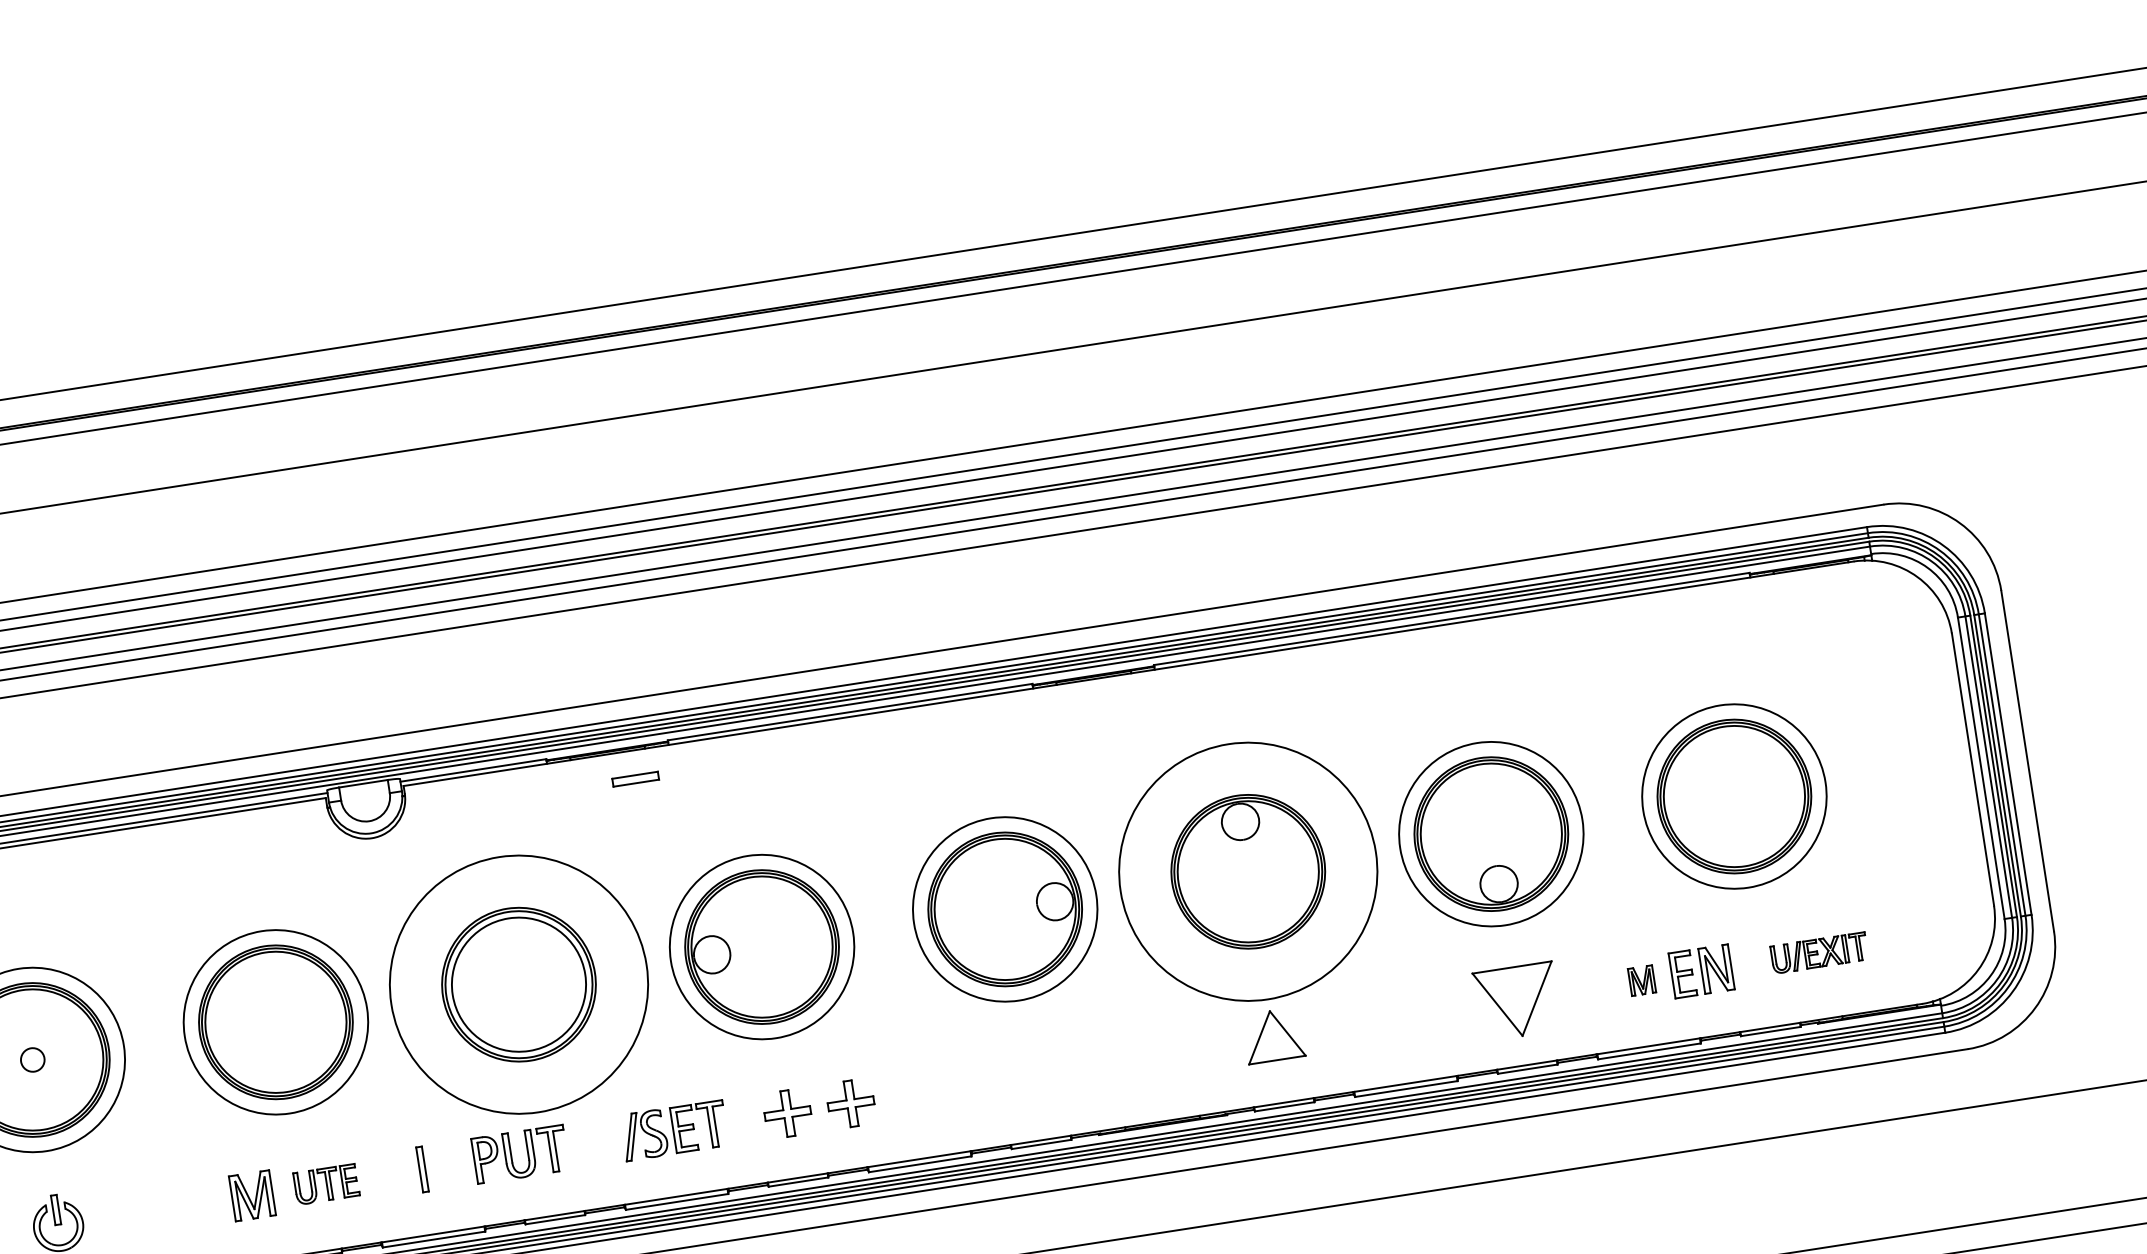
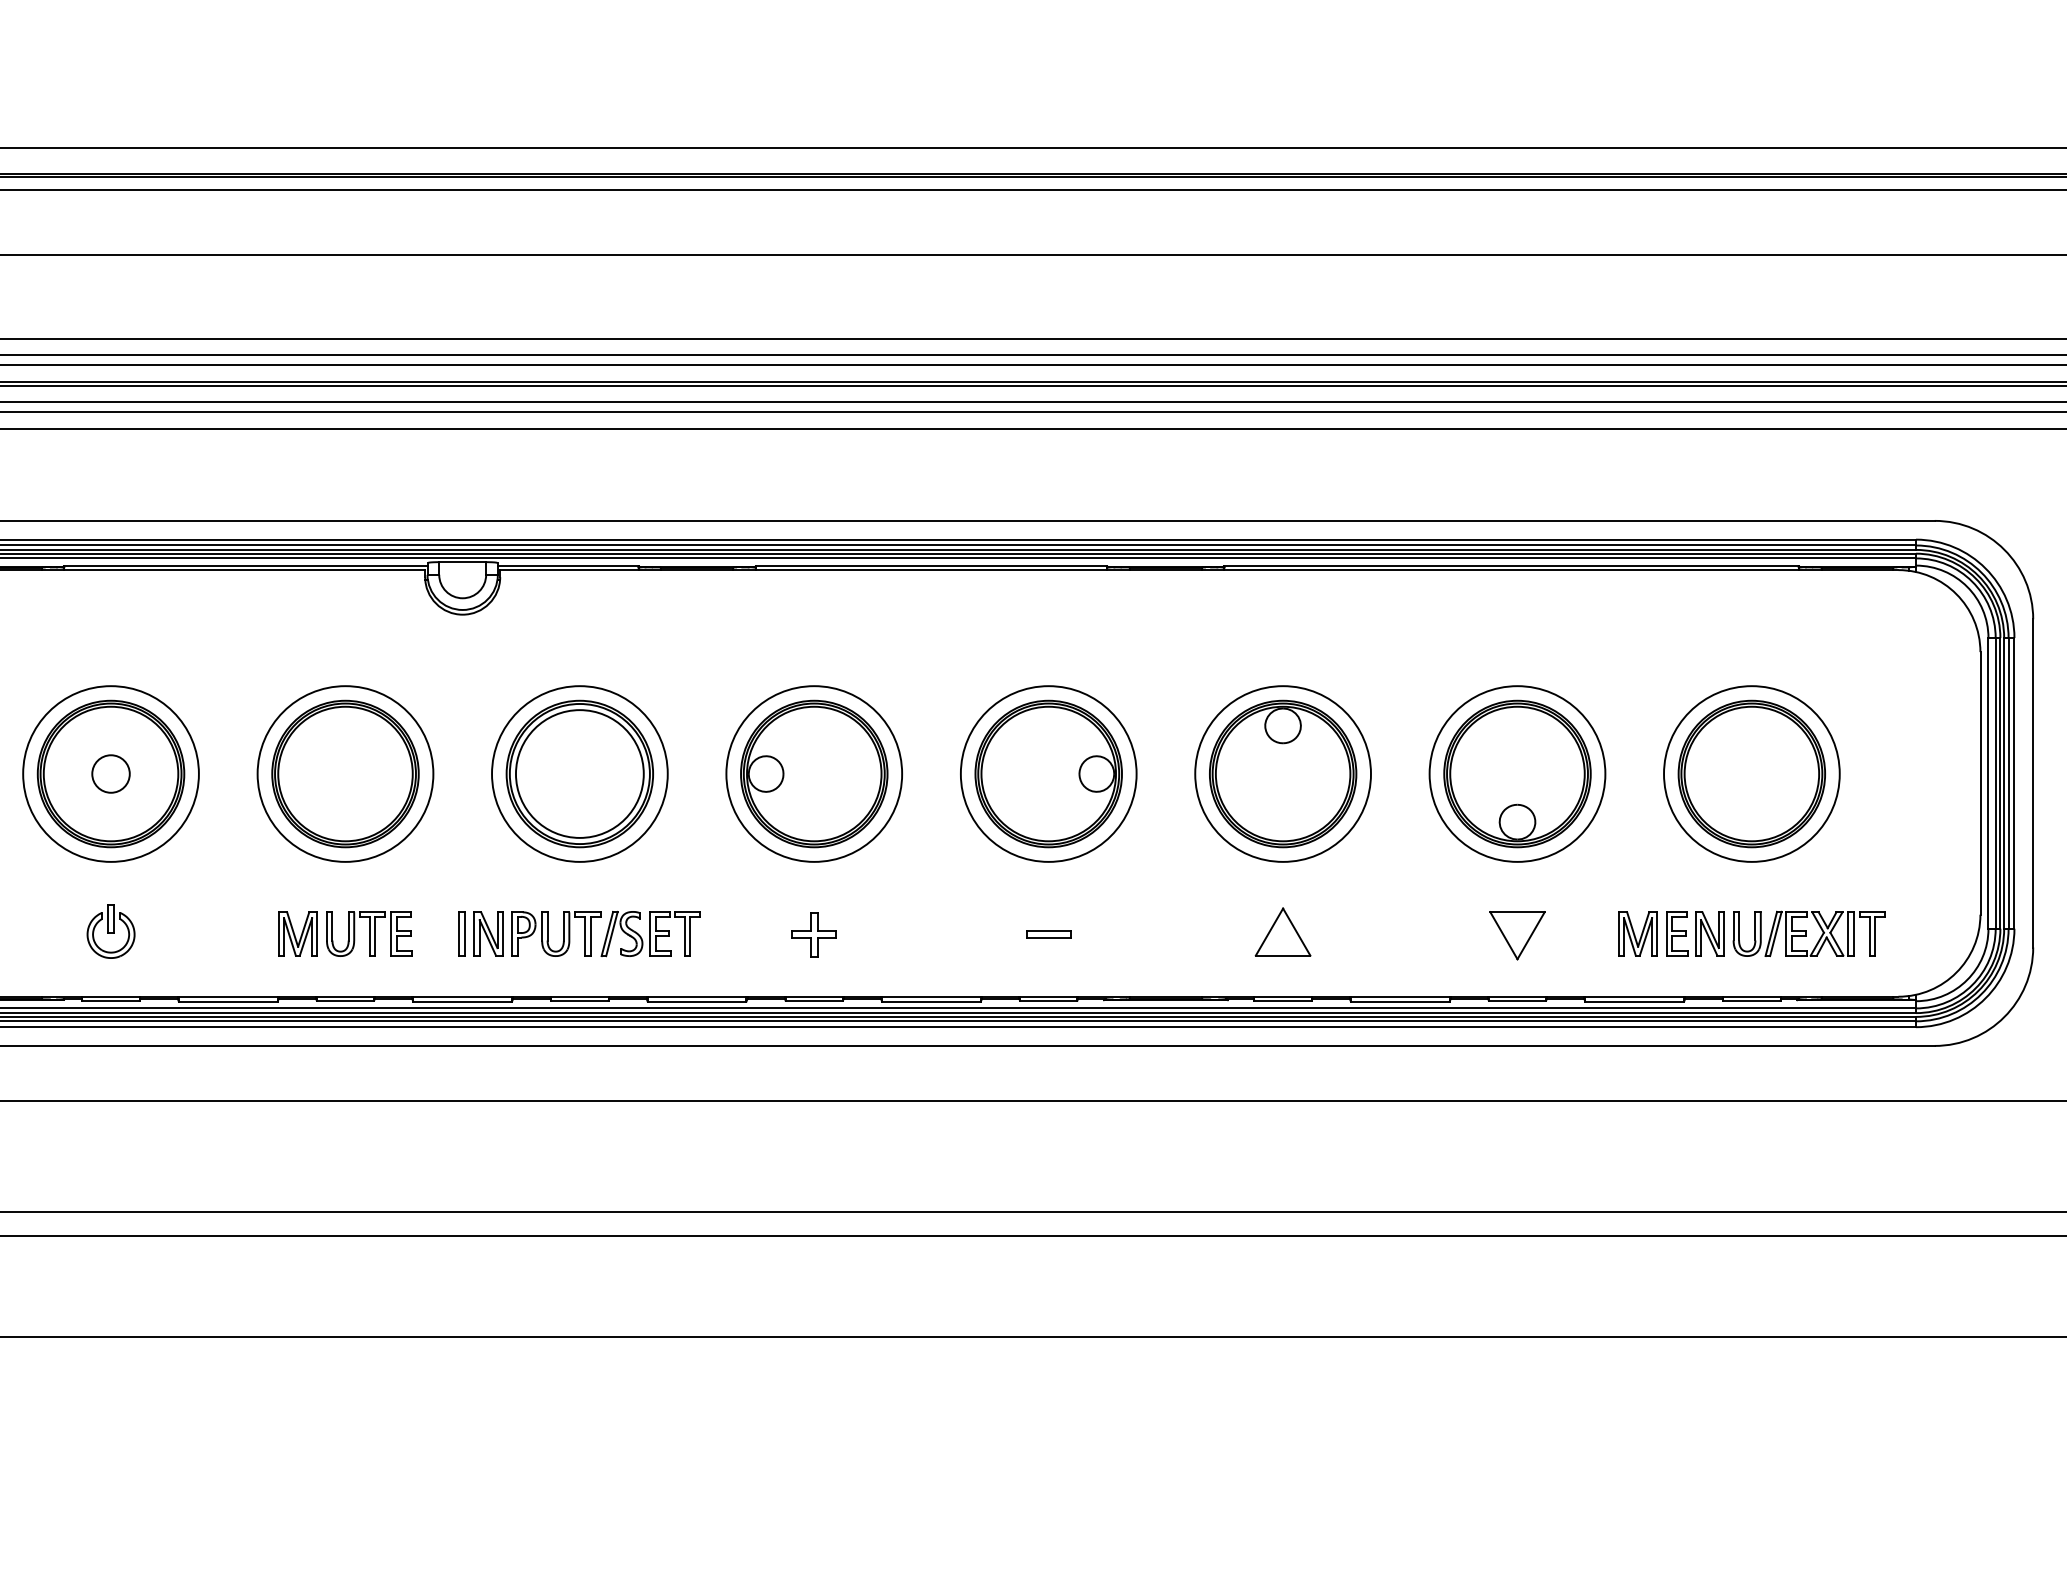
part: (635, 779) -> (1048, 934), moved
circle: (1247, 871) -> (1282, 773), size x0.71
part: (1818, 952) -> (1808, 933), size x1.67
part: (1641, 980) -> (1637, 933), size x1.67
circle: (518, 984) -> (579, 773), size x0.71
part: (1517, 1001) -> (1517, 935), size x0.71
circle: (32, 1059) -> (110, 773), size x1.67
part: (850, 1103) -> (874, 934), removed
part: (673, 1130) -> (650, 933), moved
part: (449, 1164) -> (488, 933), added
part: (326, 1183) -> (369, 933), size x1.43

